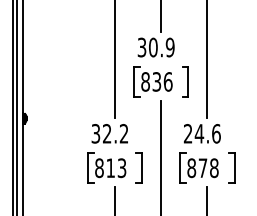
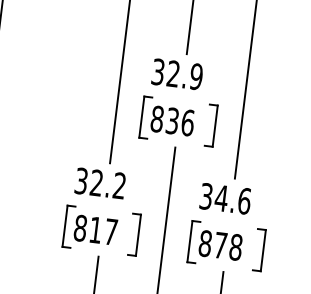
text: (153, 47) -> (173, 73), 30.9 -> 32.9
text: (188, 133) -> (206, 196), 24.6 -> 34.6
text: (121, 168) -> (110, 232), 813 -> 817

